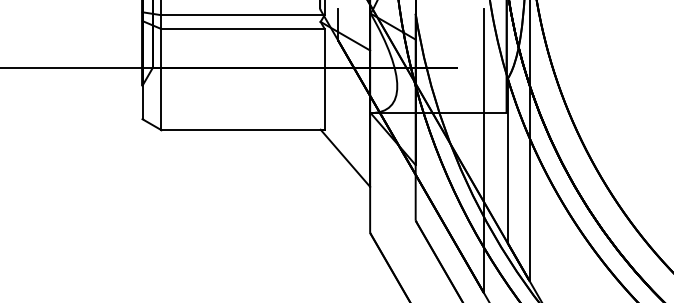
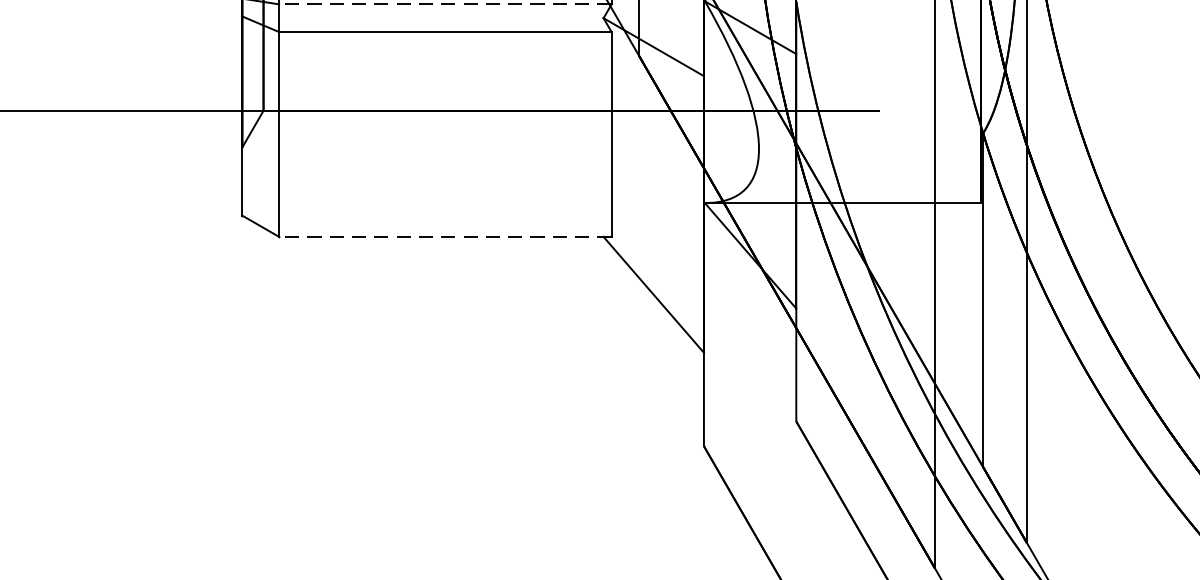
line: (242, 15) -> (445, 5), solid -> dashed
line: (242, 129) -> (445, 236), solid -> dashed

